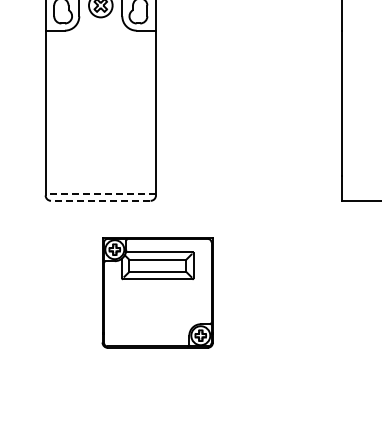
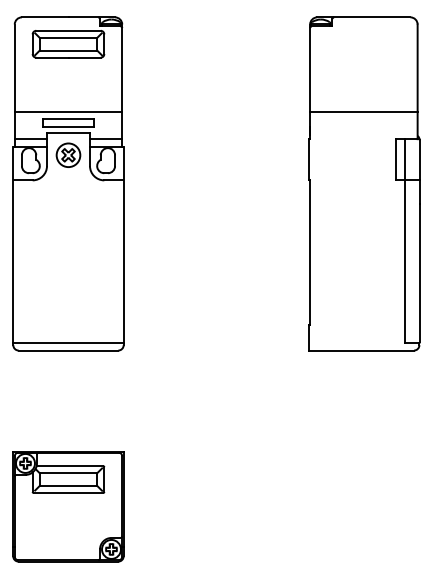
line: (100, 193) -> (68, 343), dashed -> solid
line: (100, 200) -> (68, 350), dashed -> solid
part: (157, 292) -> (68, 506), moved

